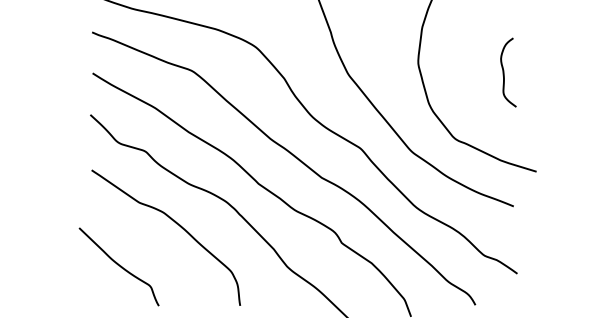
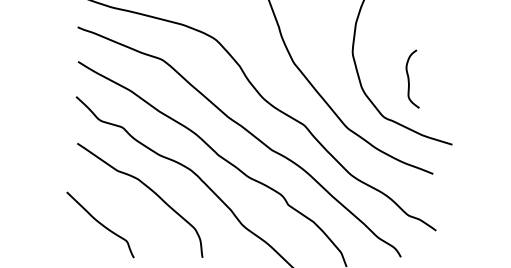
curve: (504, 71) -> (409, 78), moved

